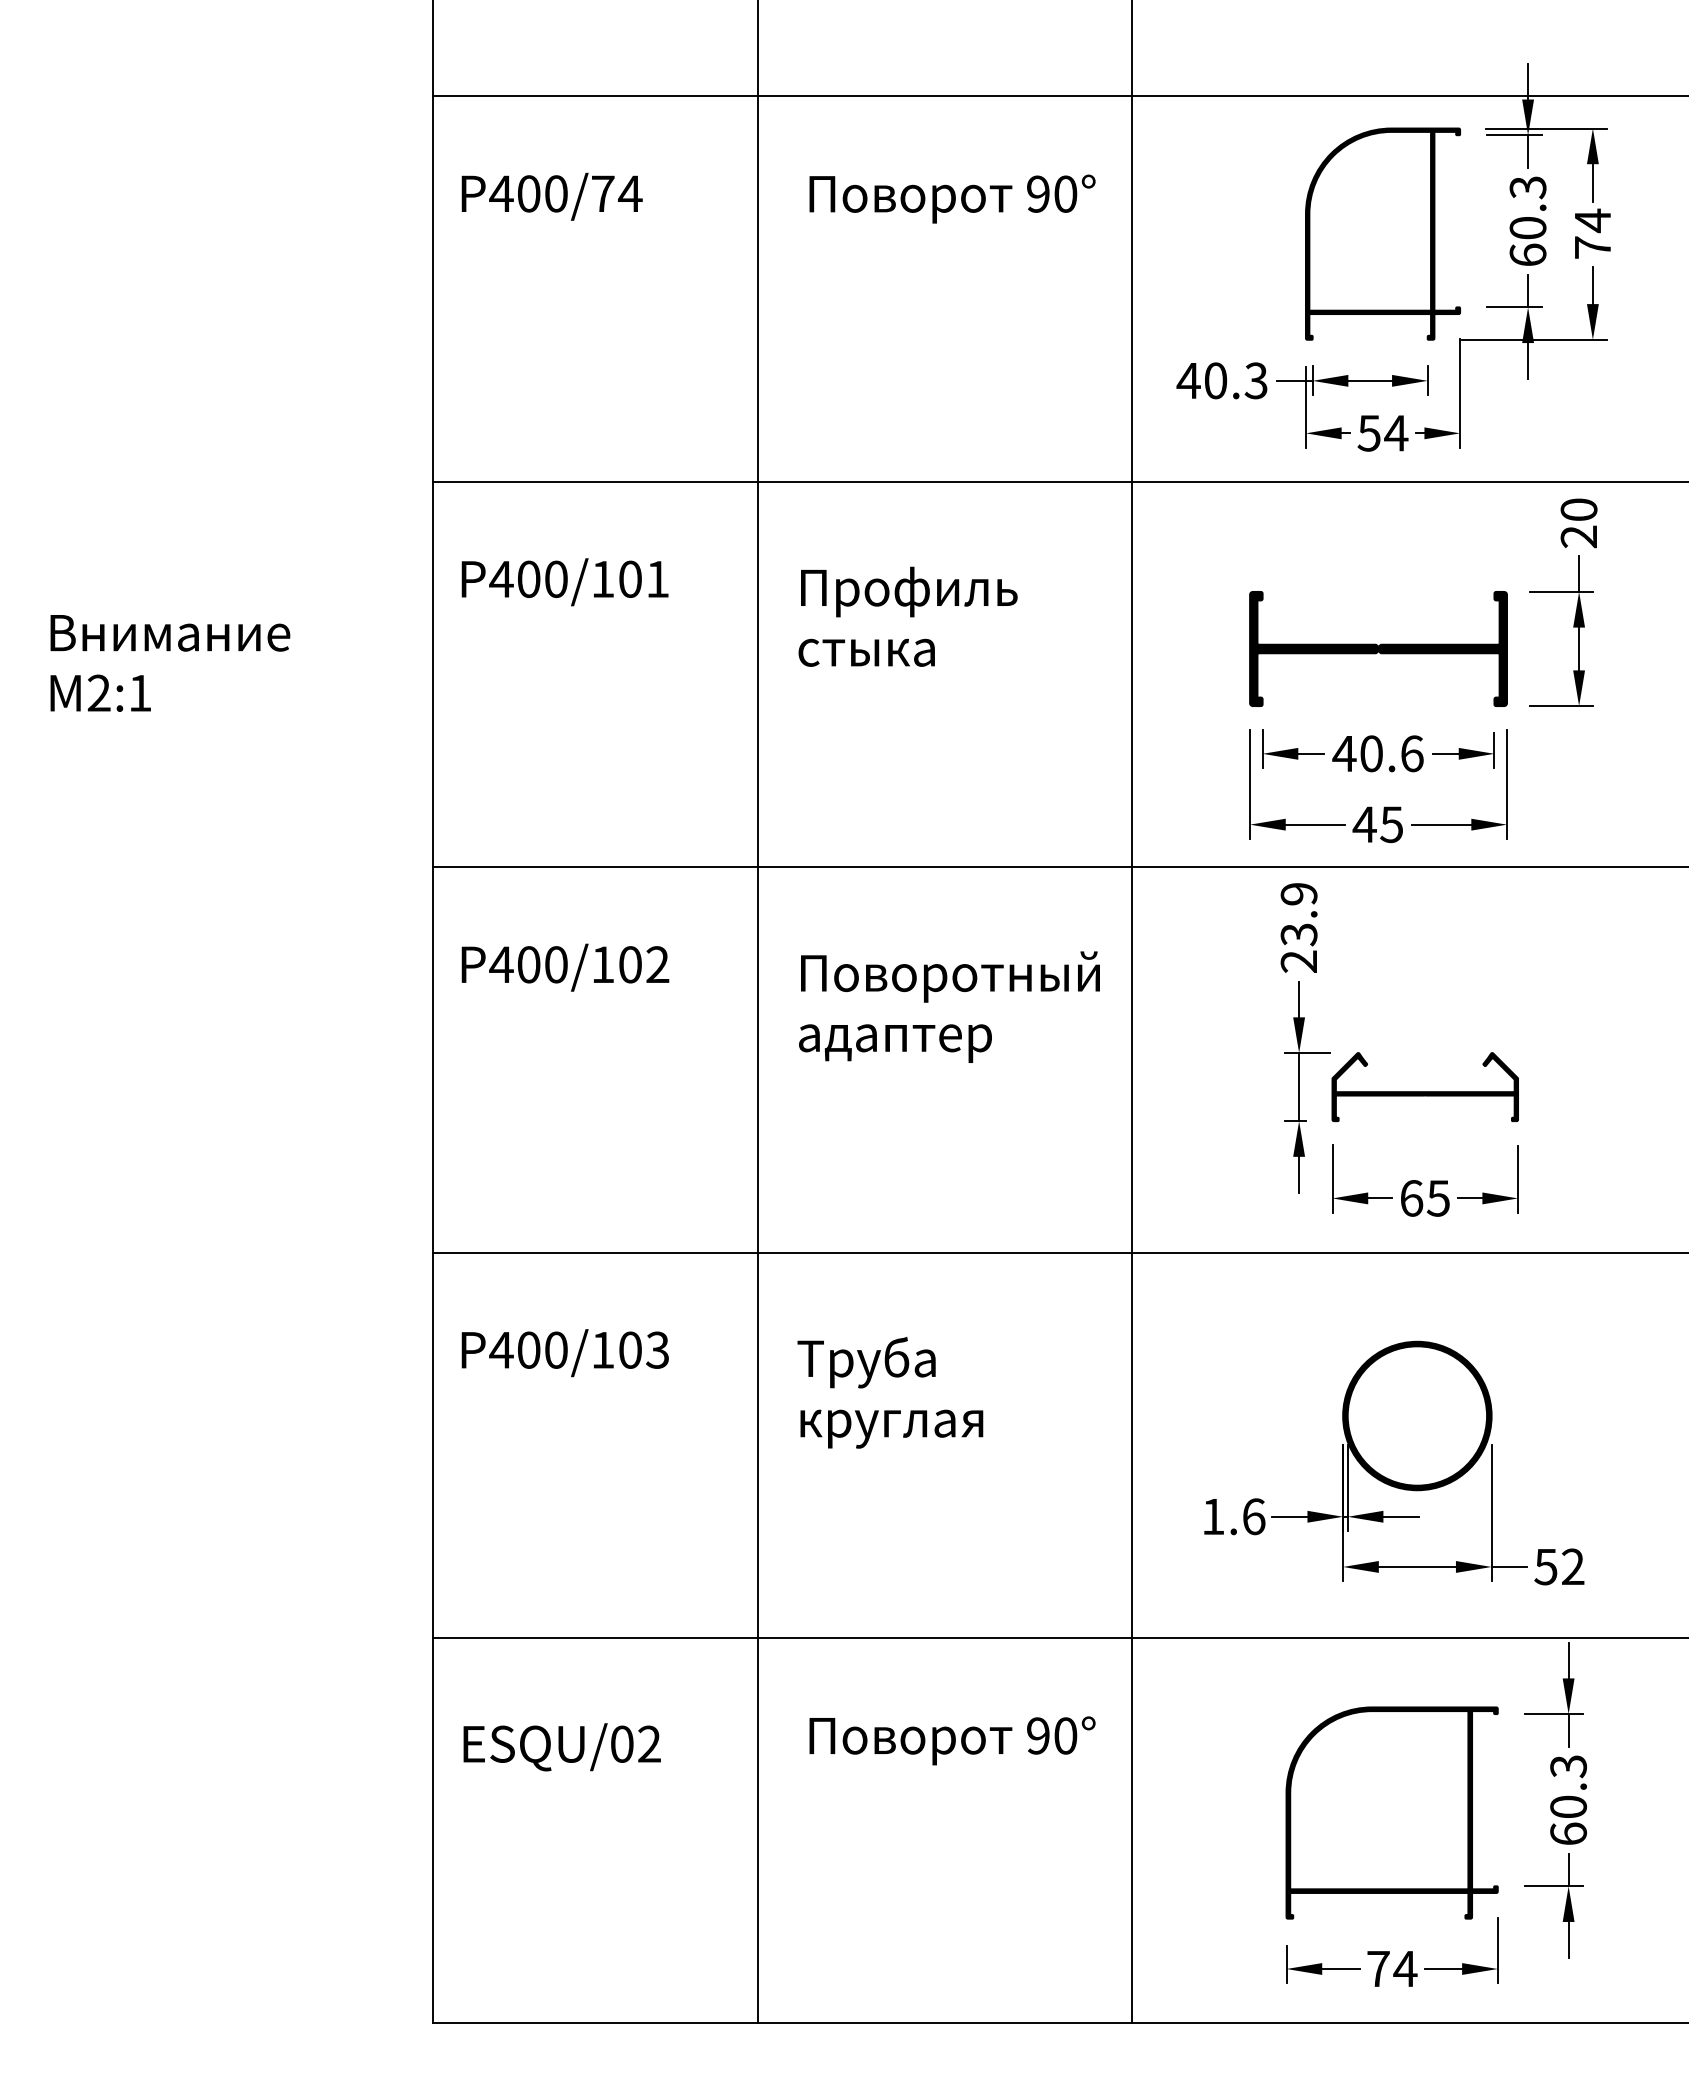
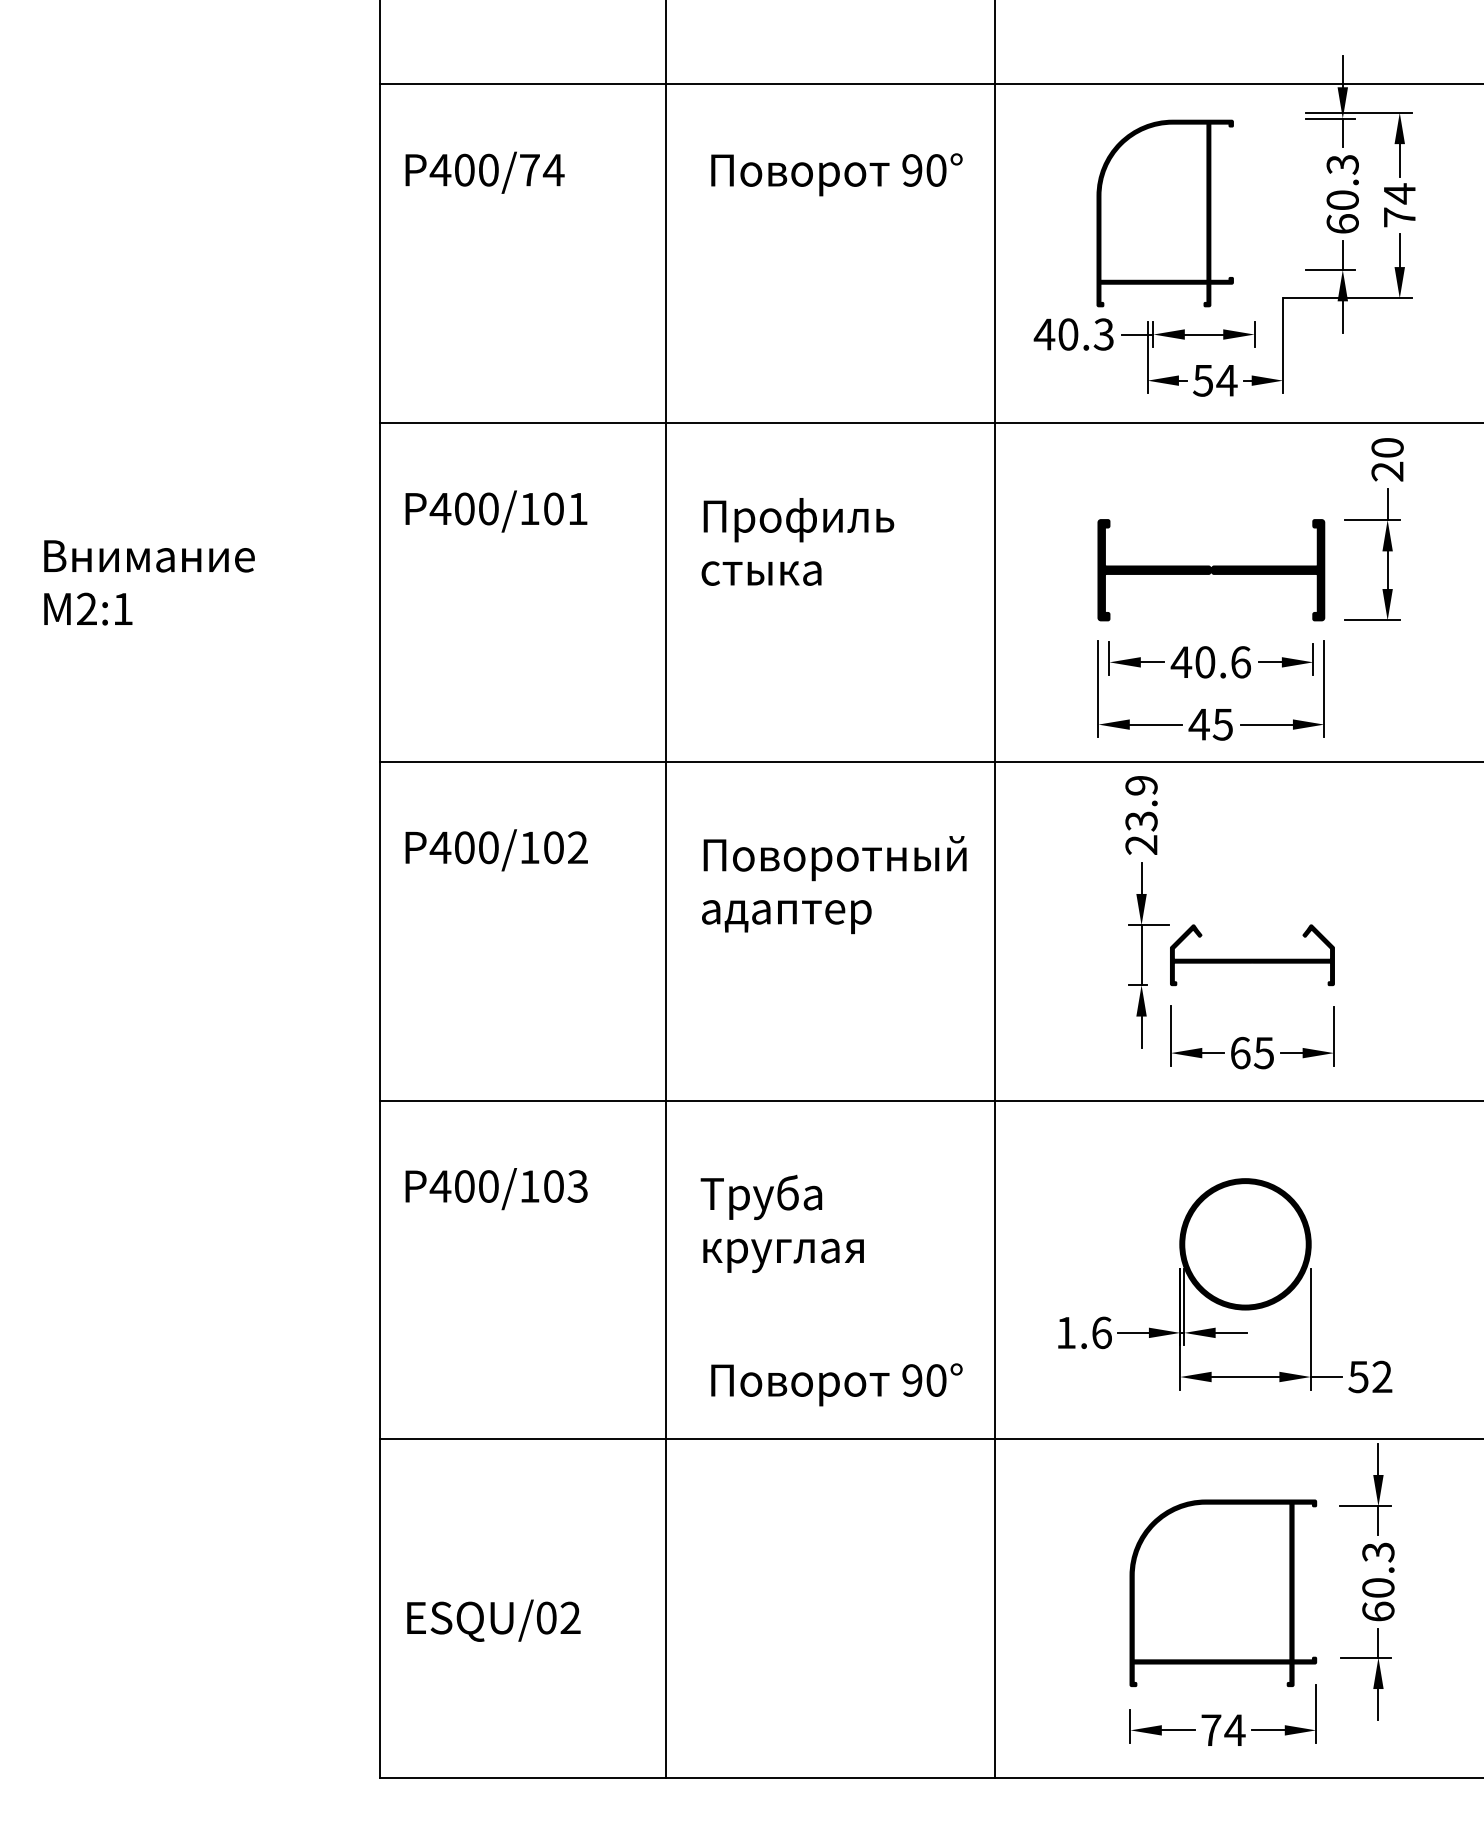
part: (1382, 233) -> (1164, 212), moved
text: (952, 1740) -> (836, 1384), moved
text: (561, 1747) -> (493, 1620), moved

